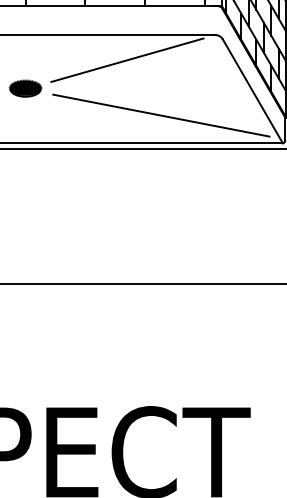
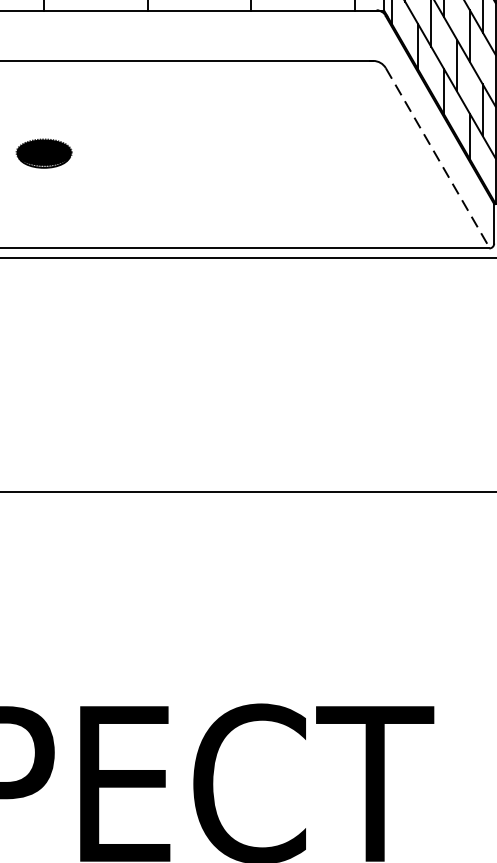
line: (127, 59) -> (220, 103), removed
line: (253, 91) -> (439, 158), solid -> dashed
line: (161, 115) -> (279, 200), removed

